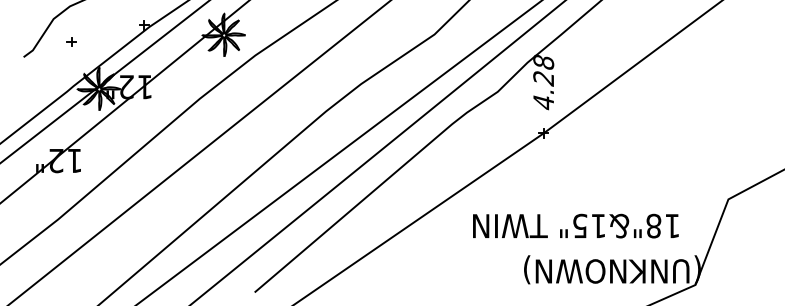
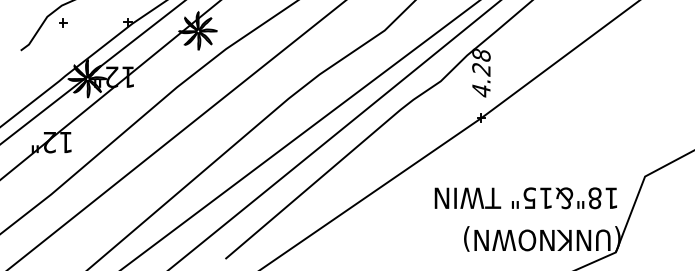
part: (71, 41) -> (63, 22), moved
text: (575, 226) -> (525, 198), moved

